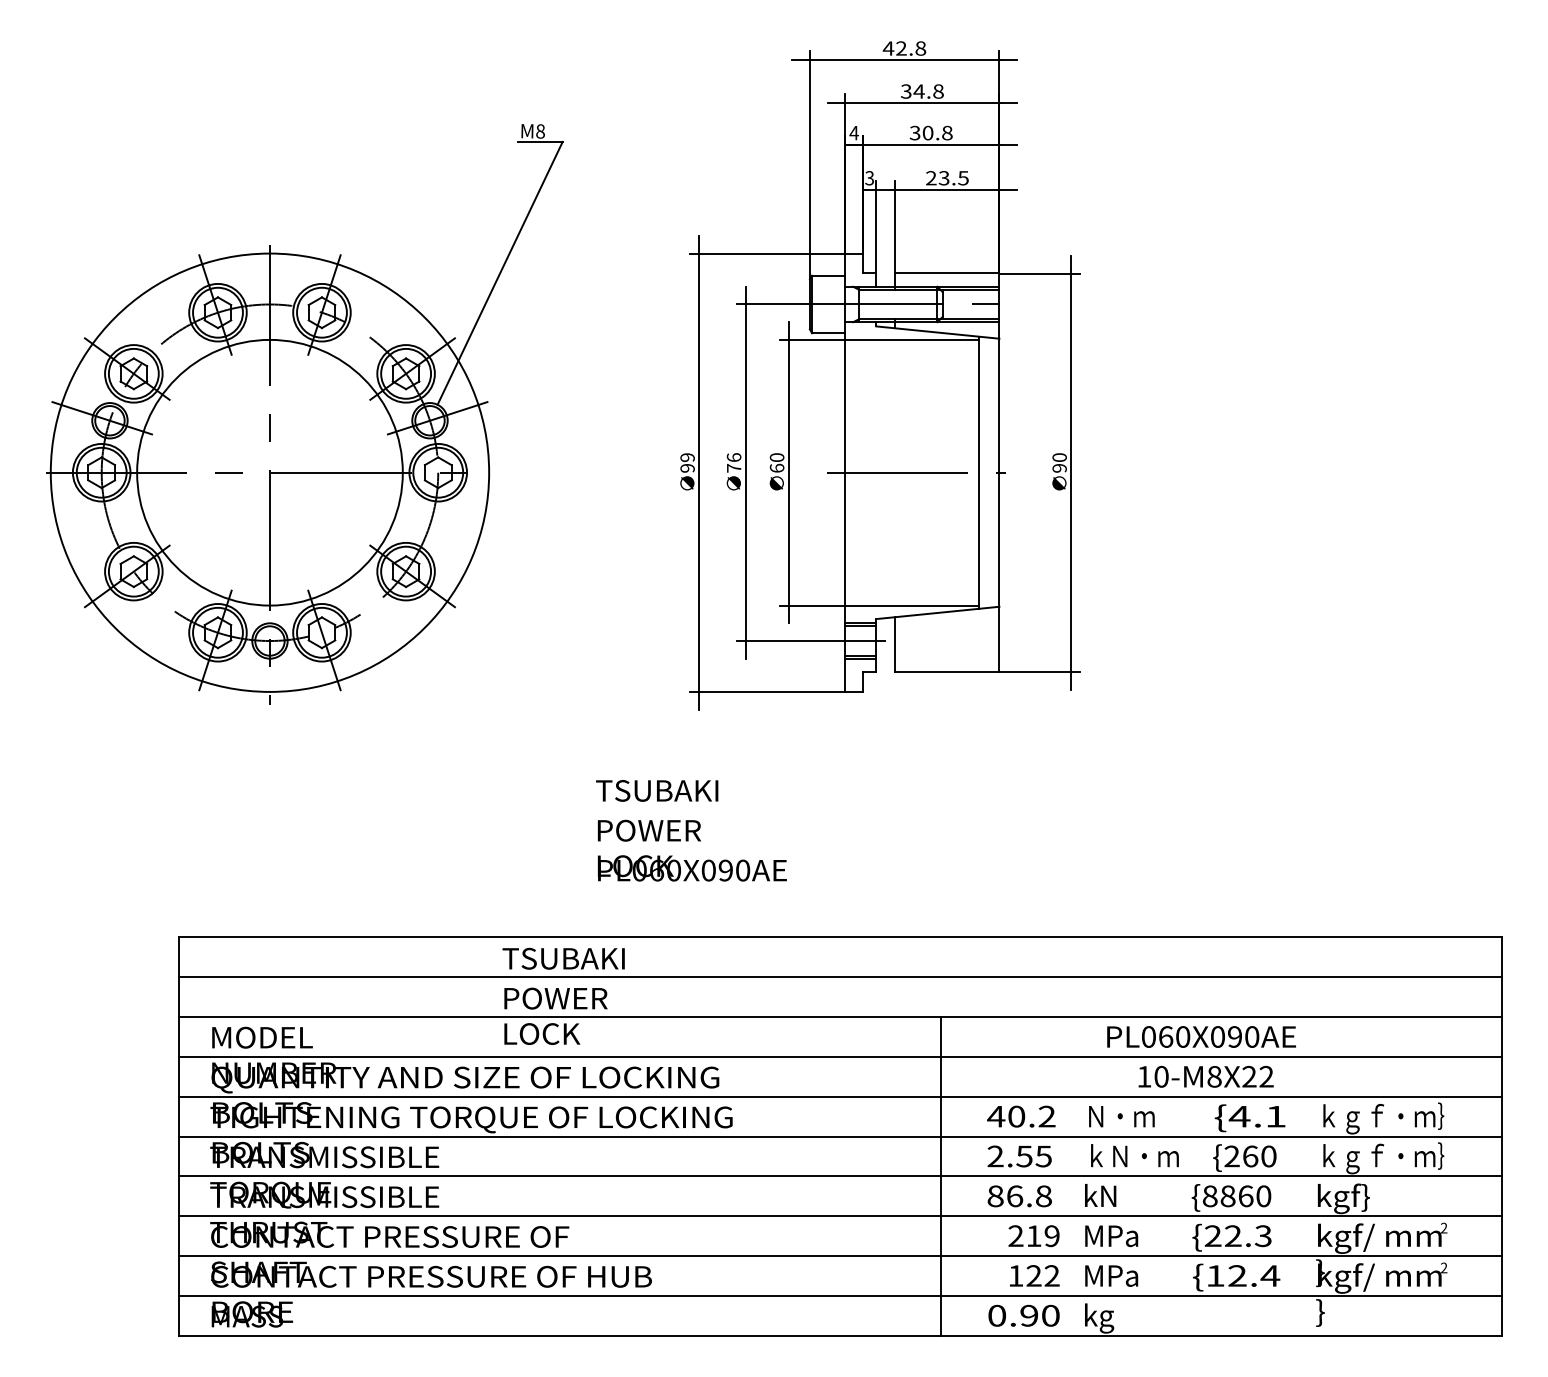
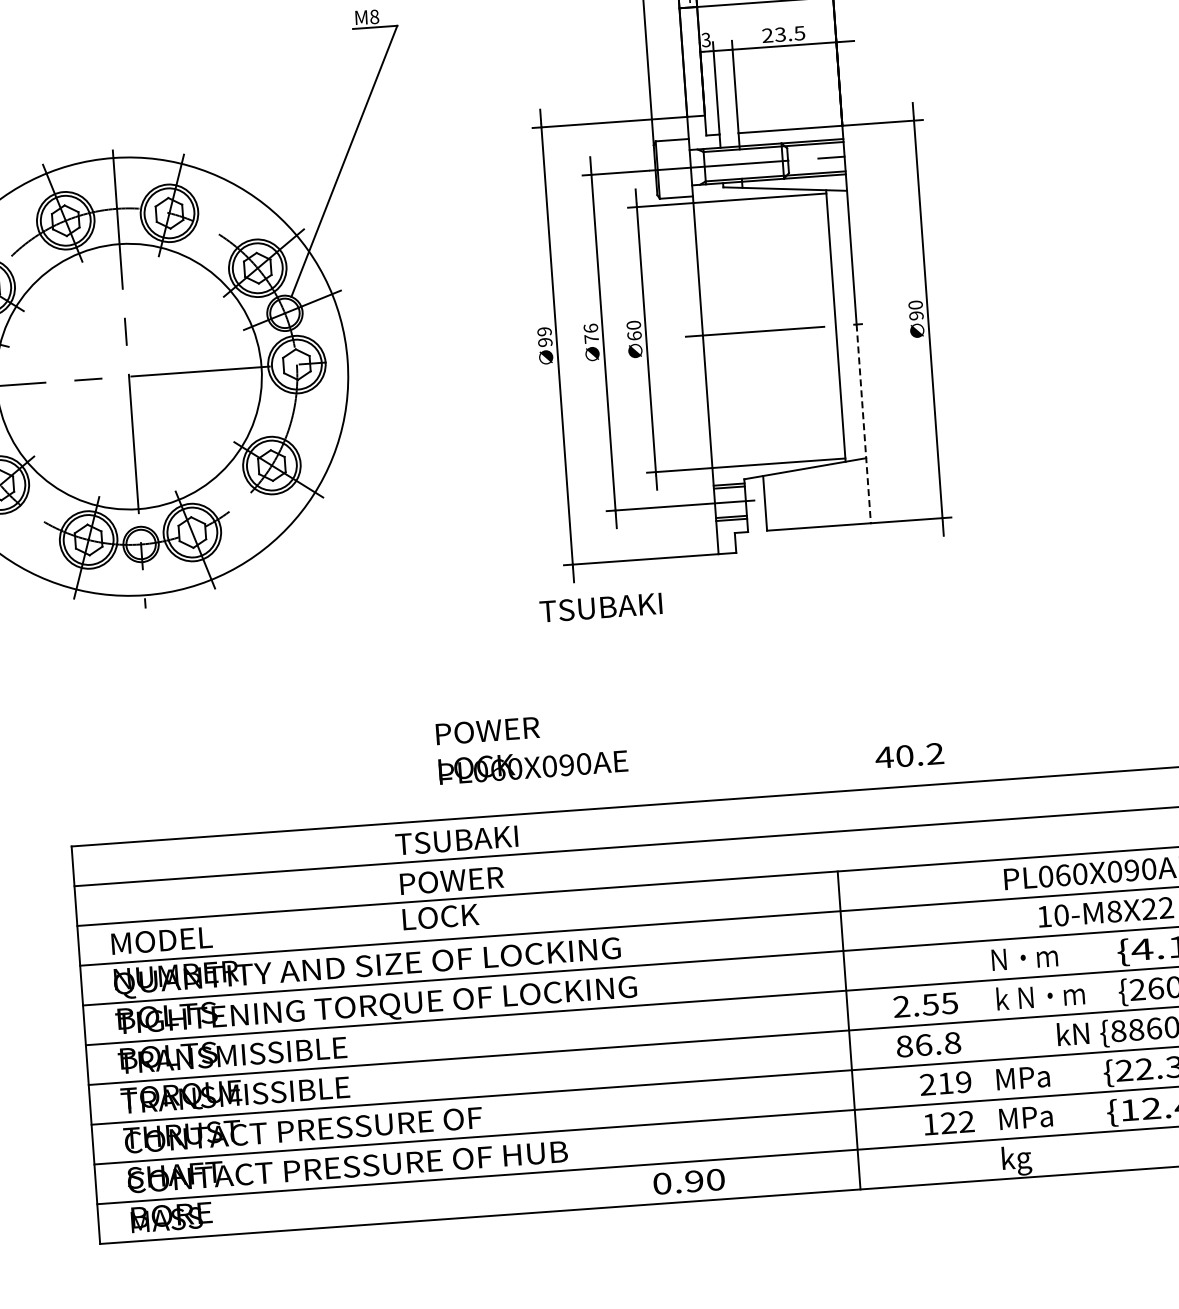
line: (999, 572) -> (863, 424), solid -> dashed
text: (657, 790) -> (601, 607), moved
text: (692, 850) -> (532, 747), moved
text: (1021, 1116) -> (909, 755), moved
text: (1100, 1195) -> (1072, 1033), moved
text: (1023, 1315) -> (688, 1181), moved

